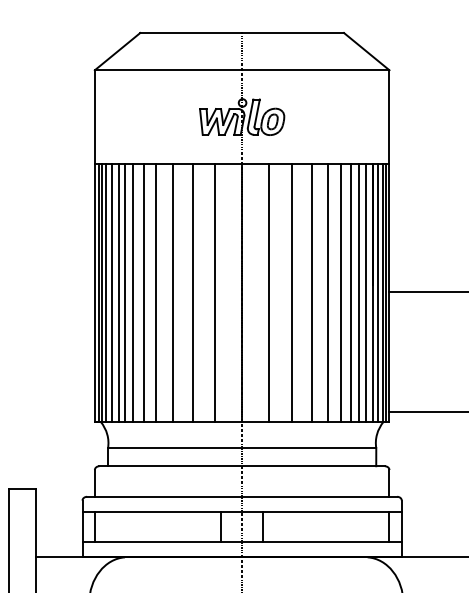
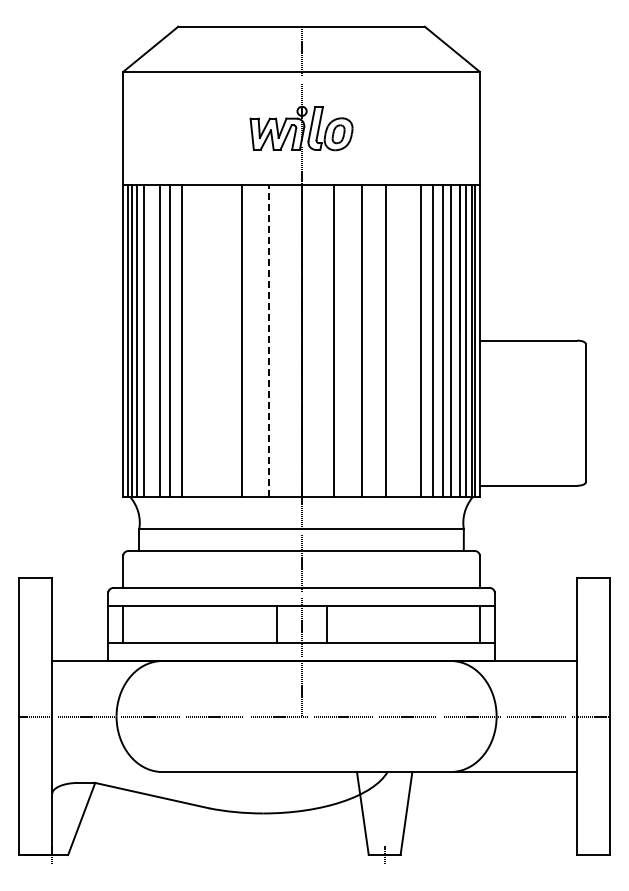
line: (118, 292) -> (152, 340), removed
line: (156, 292) -> (197, 340), removed
line: (172, 292) -> (217, 340), removed
line: (328, 292) -> (405, 340), removed
line: (215, 293) -> (269, 341), solid -> dashed

